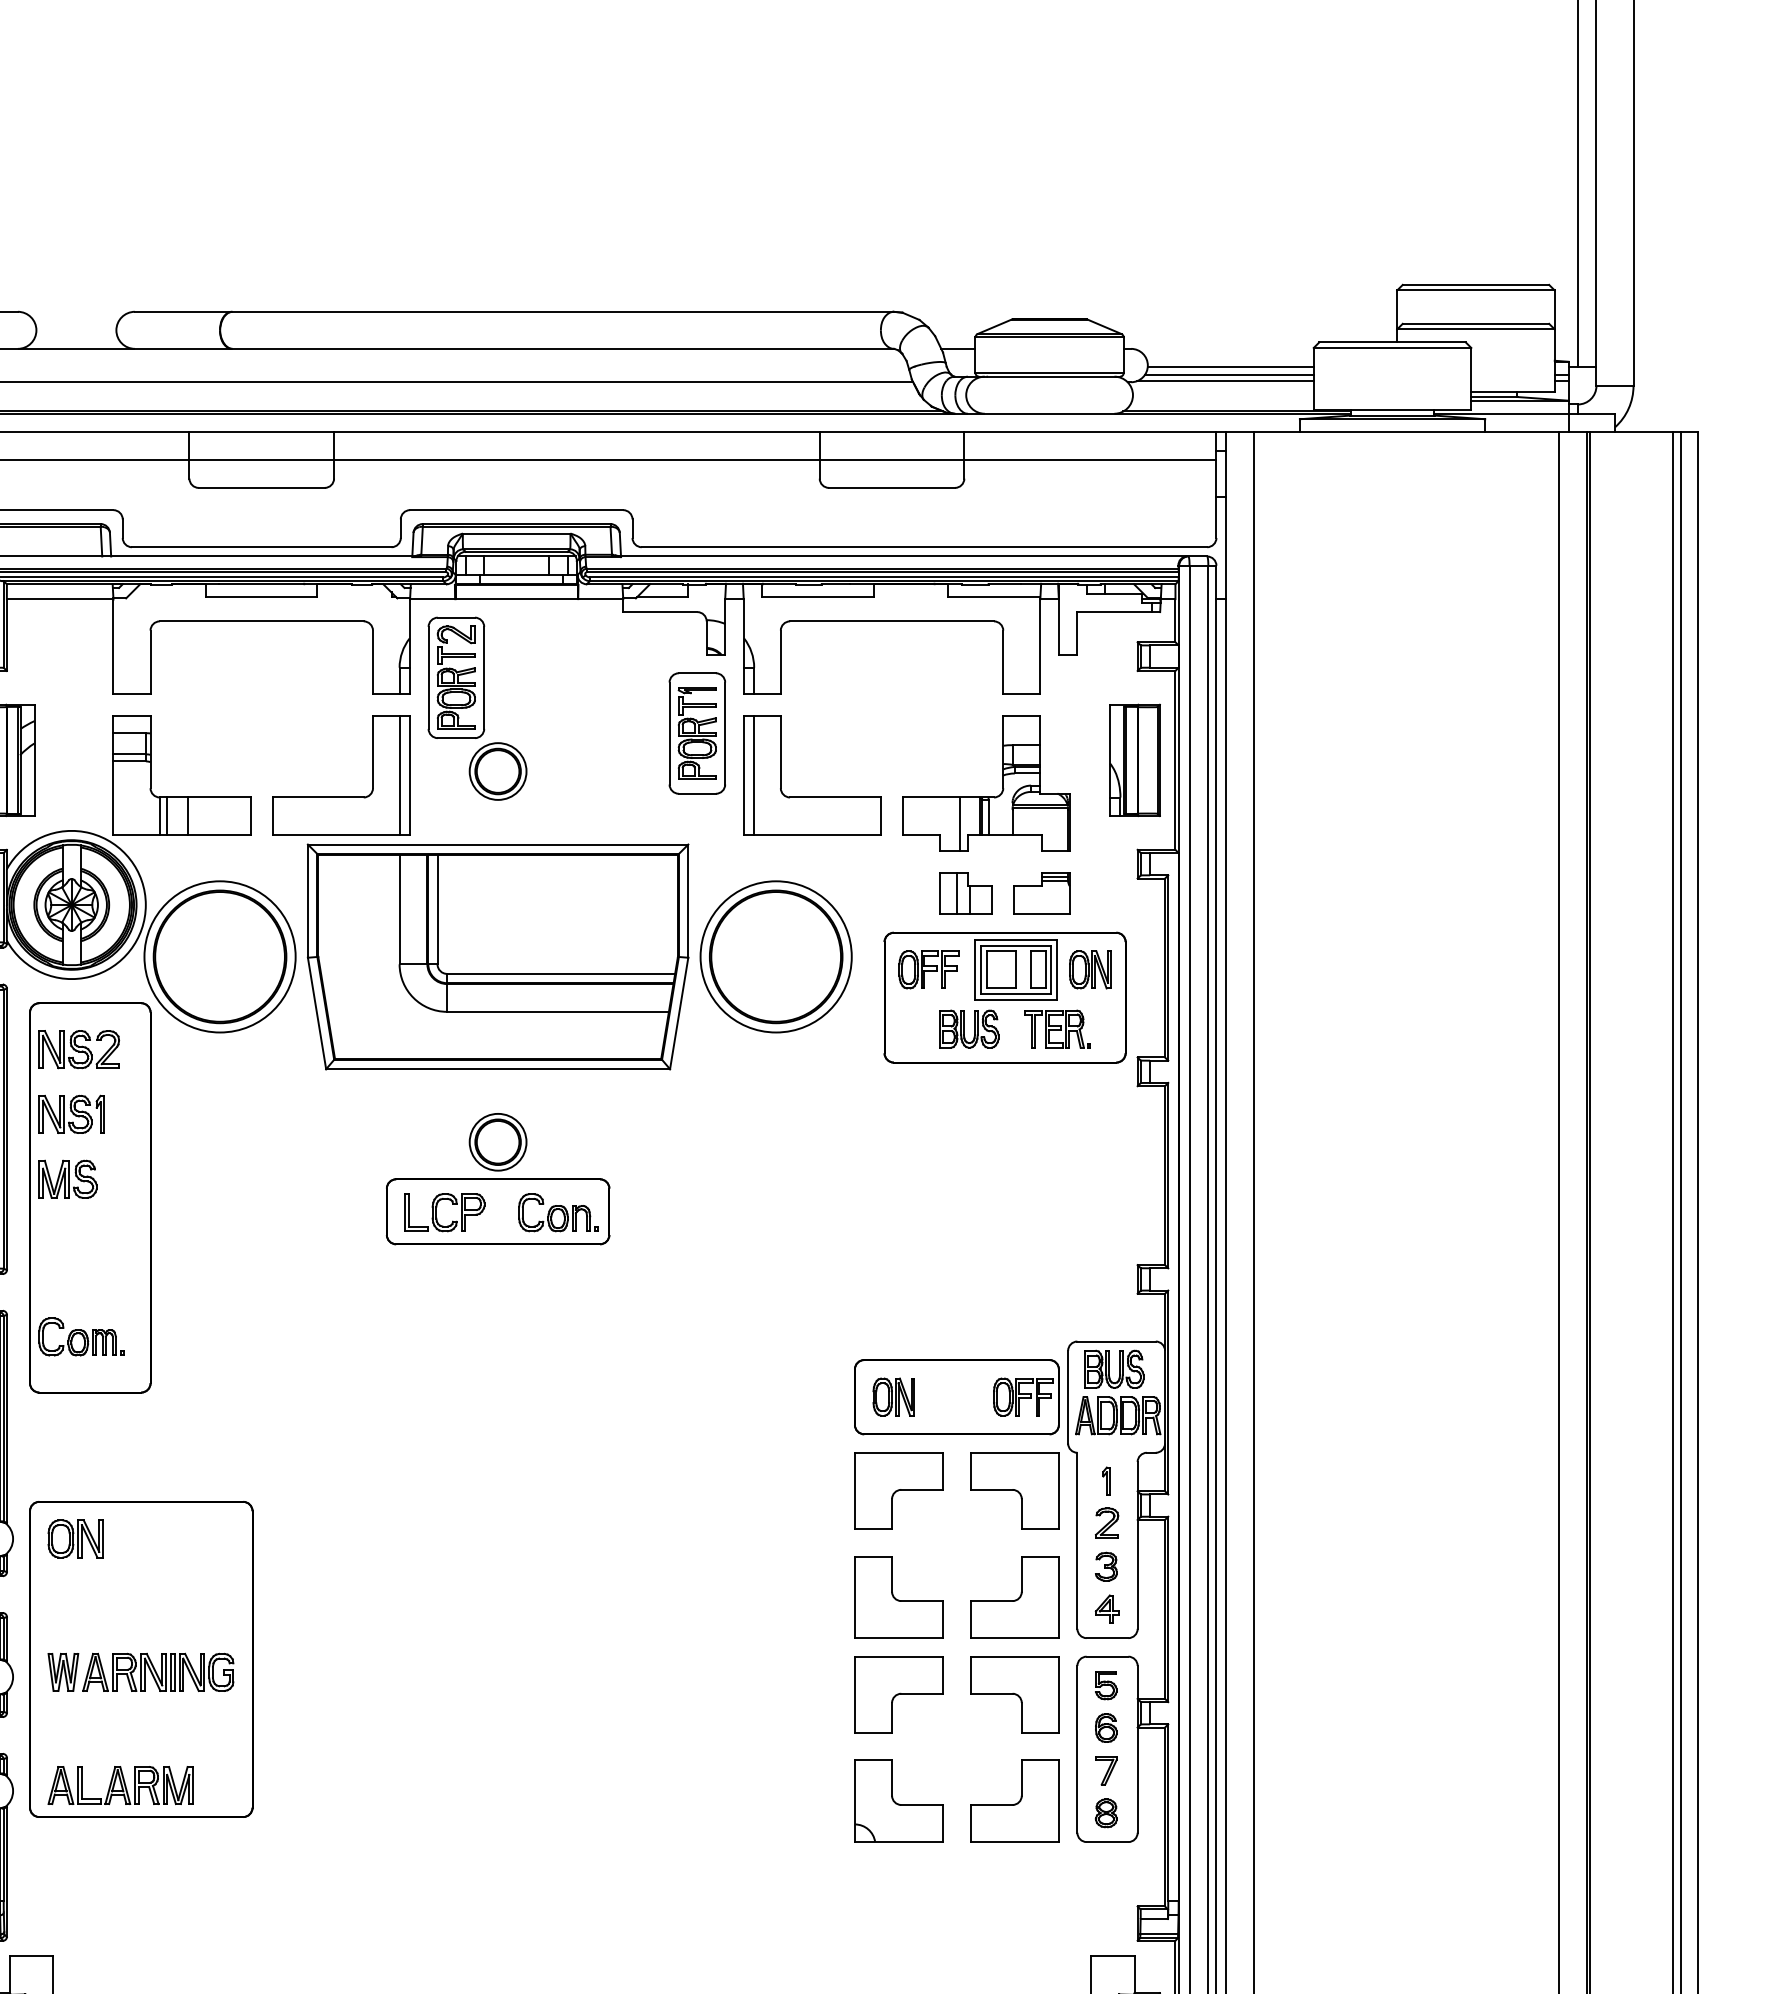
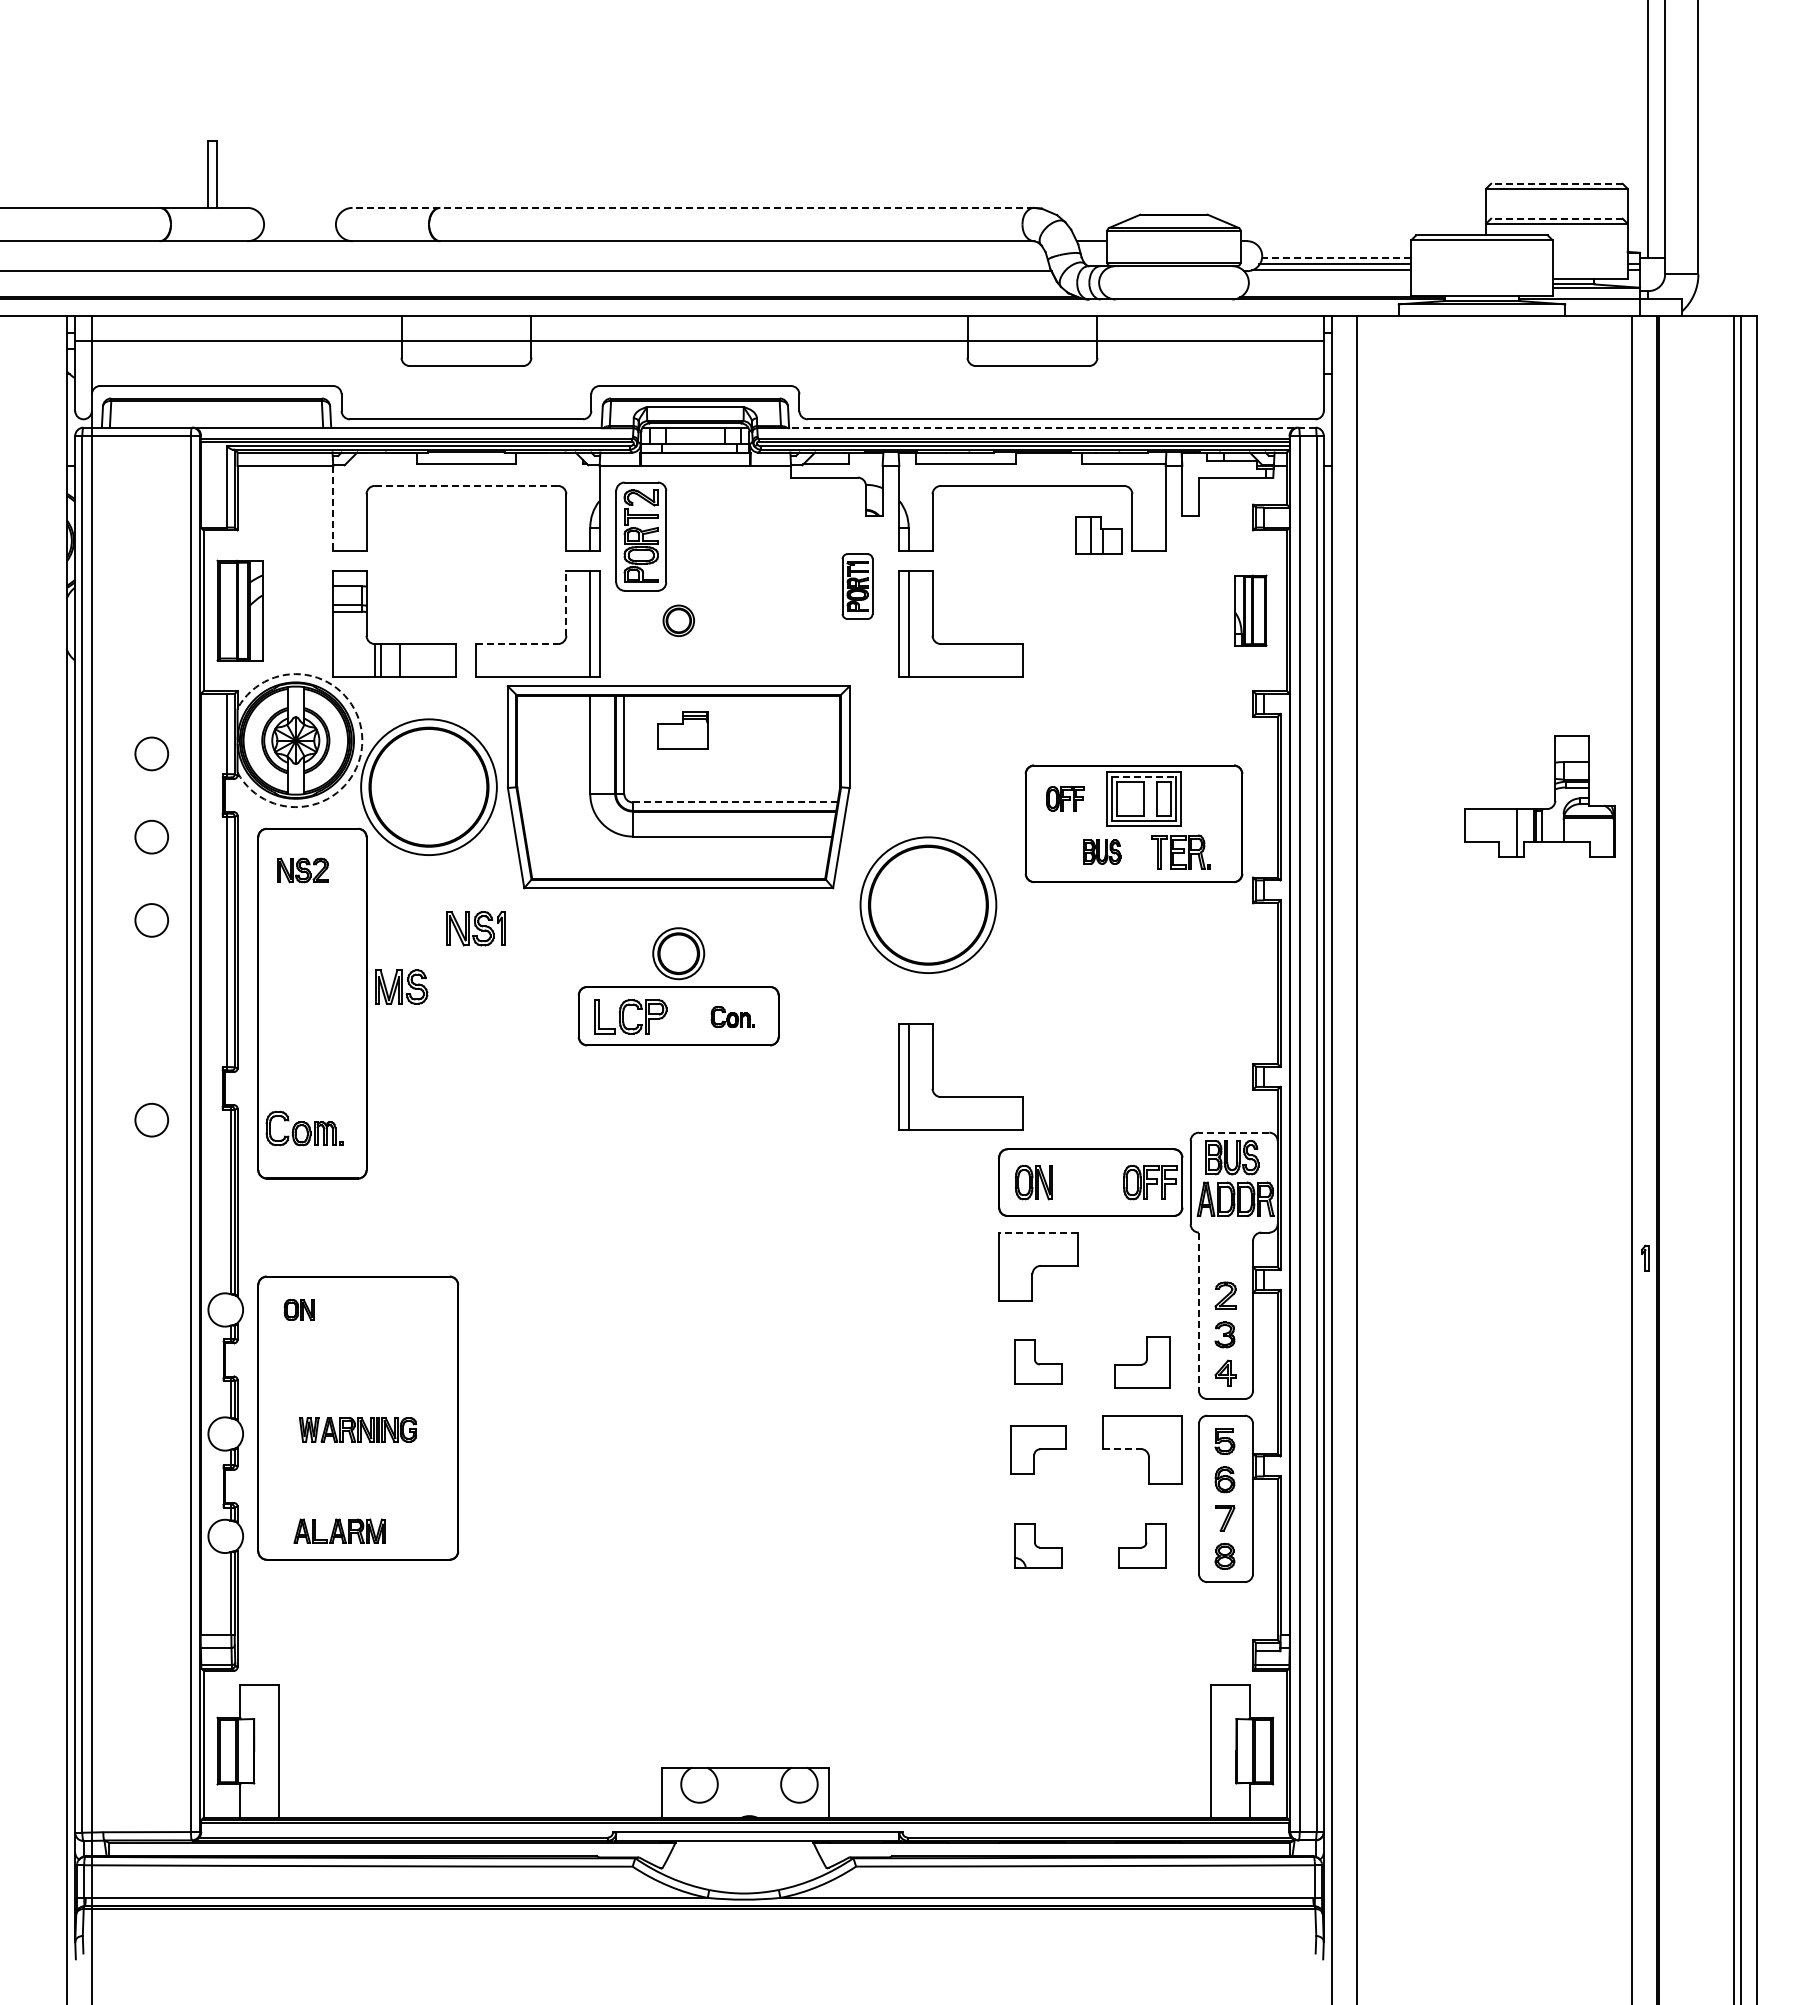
line: (1475, 284) -> (1556, 183), solid -> dashed
line: (514, 311) -> (693, 207), solid -> dashed
line: (1475, 323) -> (1556, 218), solid -> dashed
line: (1230, 367) -> (1336, 257), solid -> dashed
line: (909, 556) -> (1048, 427), solid -> dashed
line: (261, 620) -> (466, 485), solid -> dashed
line: (113, 647) -> (333, 509), solid -> dashed
part: (697, 733) -> (857, 586), size x0.6
line: (373, 751) -> (566, 602), solid -> dashed
part: (1134, 760) -> (1250, 610), size x0.7
part: (497, 771) -> (678, 620), size x0.6
part: (985, 796) -> (1539, 808), moved
line: (318, 797) -> (517, 644), solid -> dashed
part: (965, 893) -> (1098, 535), moved
part: (1041, 893) -> (682, 730), moved
arc: (146, 904) -> (362, 740), solid -> dashed
line: (1016, 946) -> (1144, 777), solid -> dashed
part: (776, 956) -> (928, 904), moved
part: (928, 969) -> (1065, 798), size x0.7
part: (1090, 969) -> (1210, 798), removed
line: (560, 973) -> (734, 802), solid -> dashed
part: (969, 1028) -> (1102, 851), size x0.7
part: (79, 1049) -> (302, 870), size x0.7
part: (71, 1114) -> (475, 928), moved
part: (68, 1178) -> (401, 986), moved
part: (557, 1212) -> (732, 1016), size x0.6
part: (811, 1301) -> (960, 1096), added
line: (1115, 1341) -> (1233, 1132), solid -> dashed
line: (898, 1452) -> (1038, 1232), solid -> dashed
part: (1106, 1480) -> (1645, 1257), moved
part: (1014, 1490) -> (1142, 1266), removed
part: (75, 1538) -> (299, 1309), size x0.6
line: (1076, 1541) -> (1198, 1312), solid -> dashed
part: (898, 1597) -> (1038, 1362), size x0.6
part: (1014, 1597) -> (1142, 1362), size x0.7
part: (140, 1672) -> (357, 1429), size x0.7
line: (991, 1693) -> (1121, 1448), solid -> dashed
part: (898, 1694) -> (1038, 1449), size x0.7
part: (120, 1784) -> (339, 1530), size x0.7
part: (898, 1801) -> (1038, 1545), size x0.6
part: (1014, 1801) -> (1142, 1545), size x0.6

